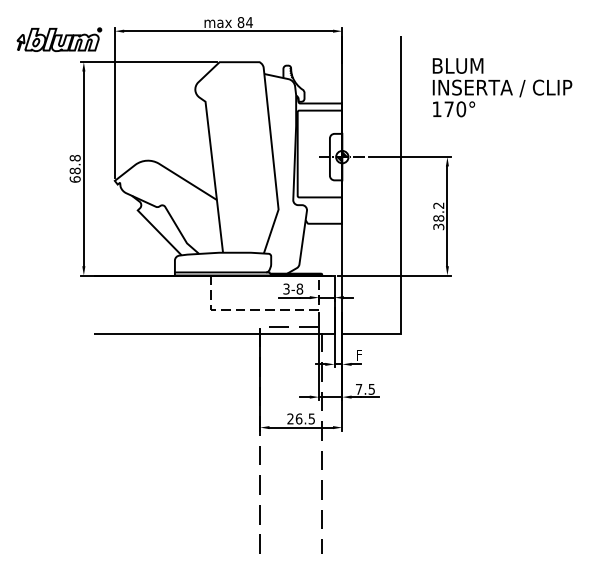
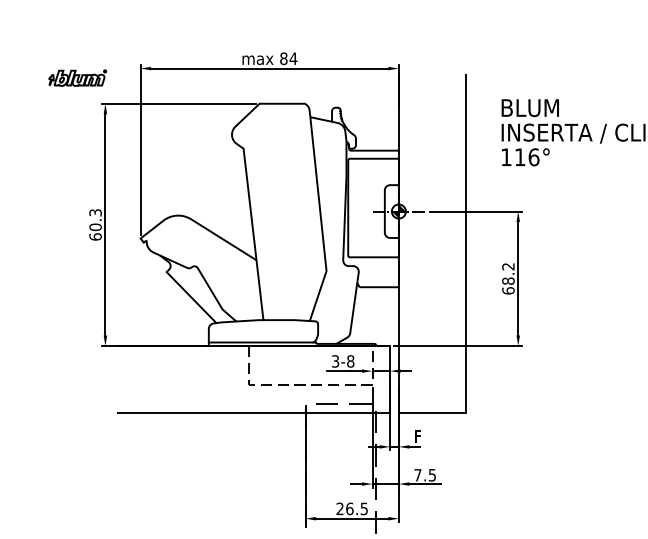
part: (59, 39) -> (77, 77), size x0.6
text: (455, 109) -> (527, 157), 170° -> 116°
text: (74, 164) -> (94, 219), 68.8 -> 60.3
text: (438, 226) -> (508, 290), 38.2 -> 68.2

